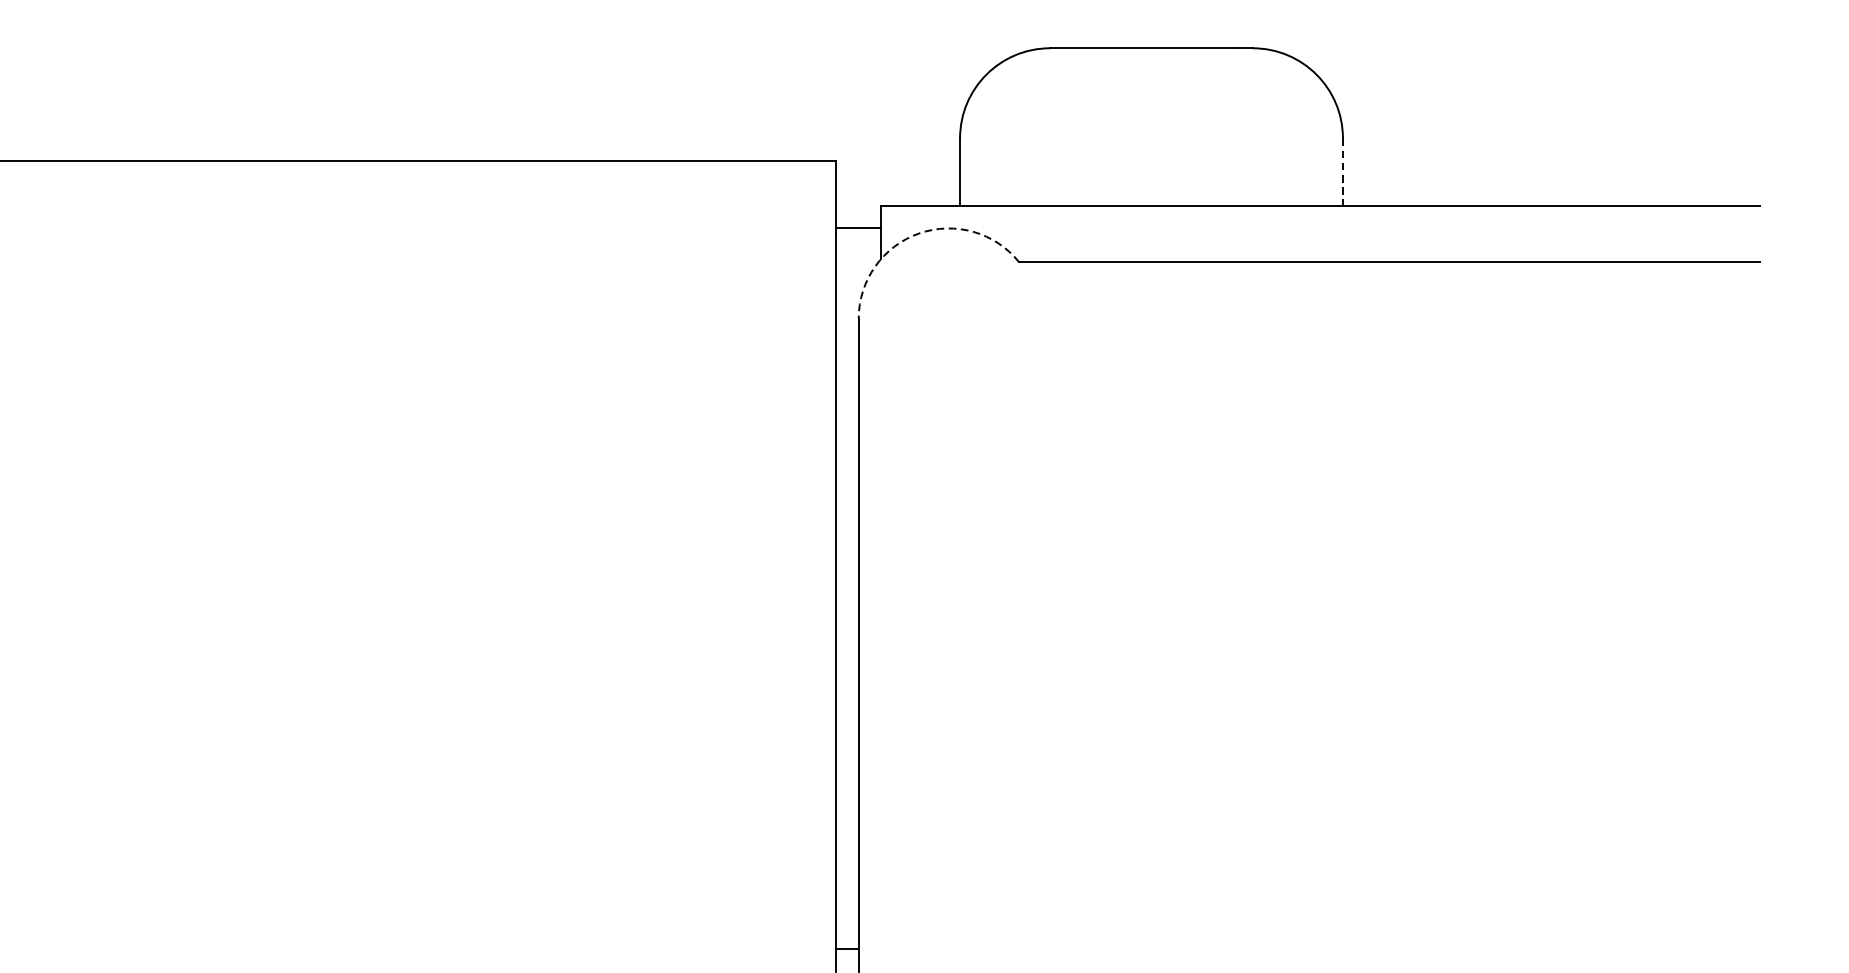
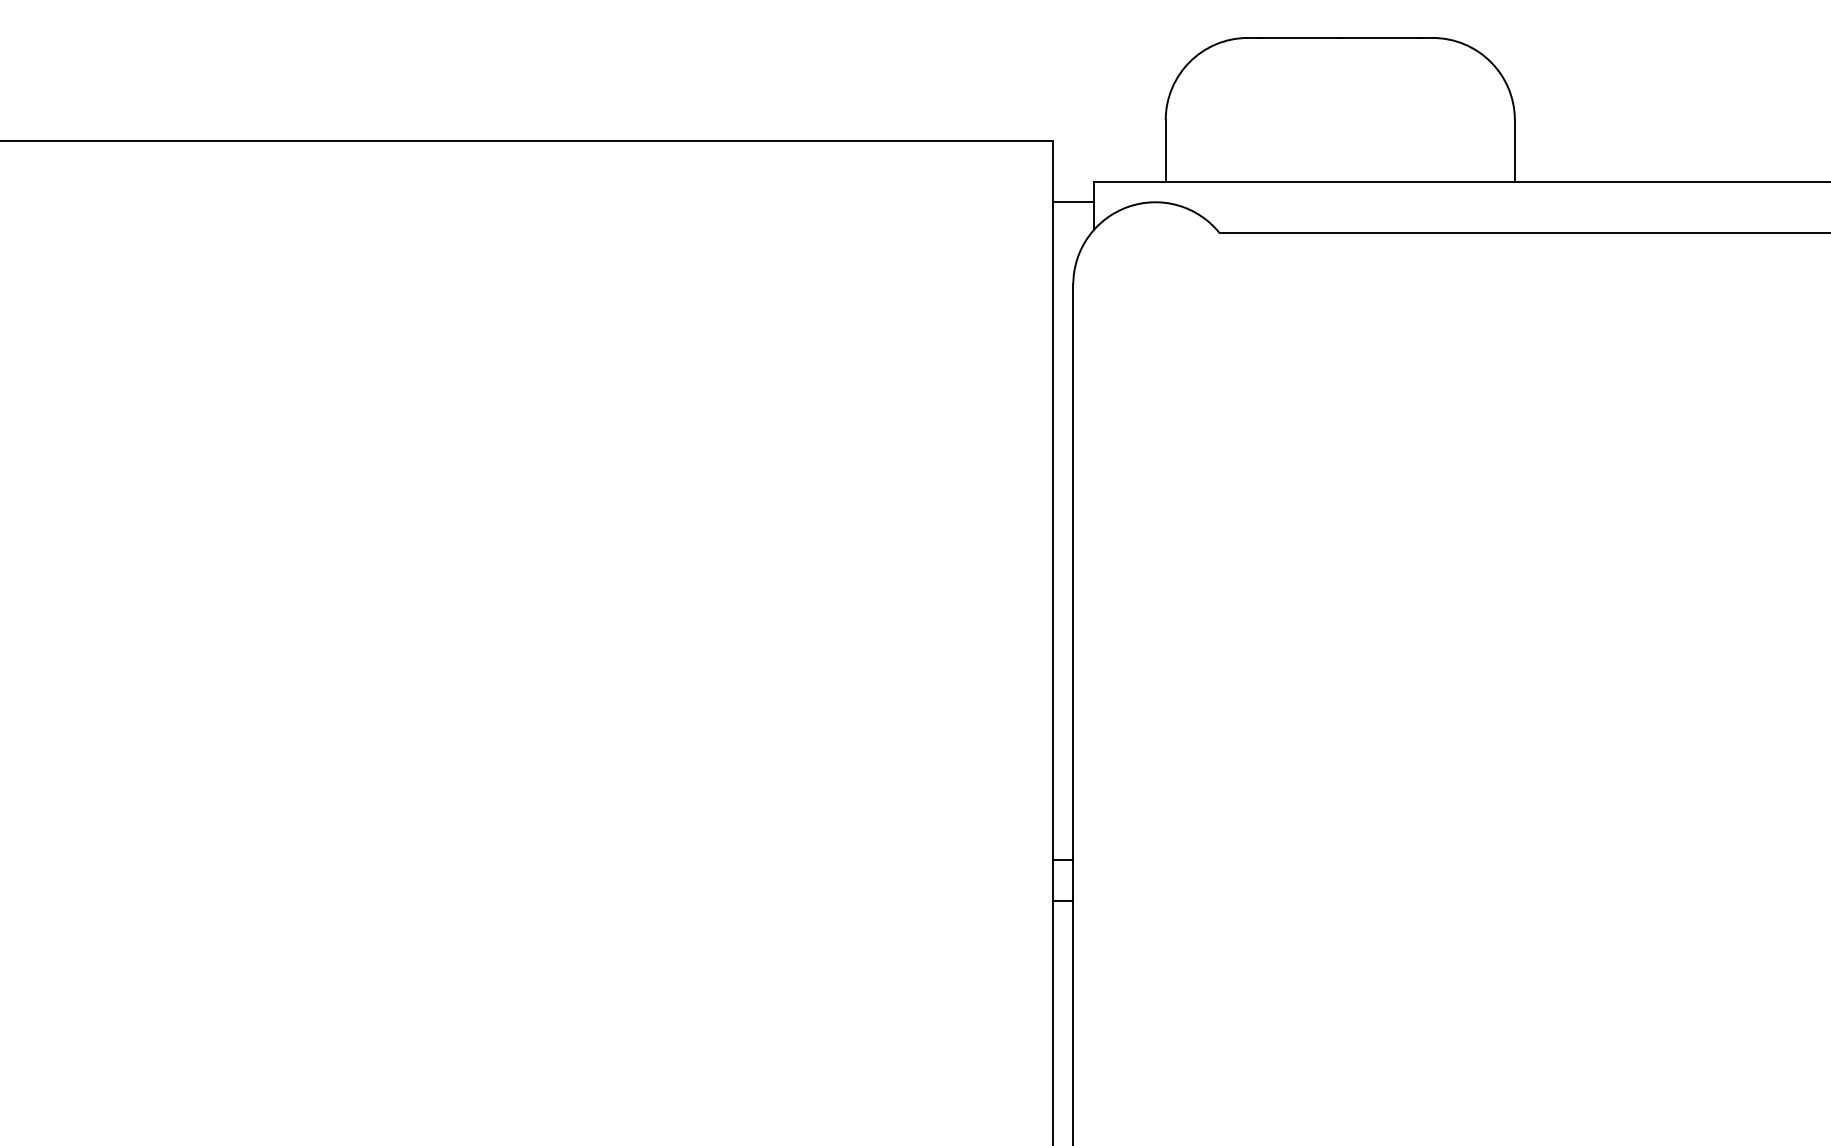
line: (1342, 171) -> (1514, 150), dashed -> solid
arc: (919, 233) -> (1128, 206), dashed -> solid

